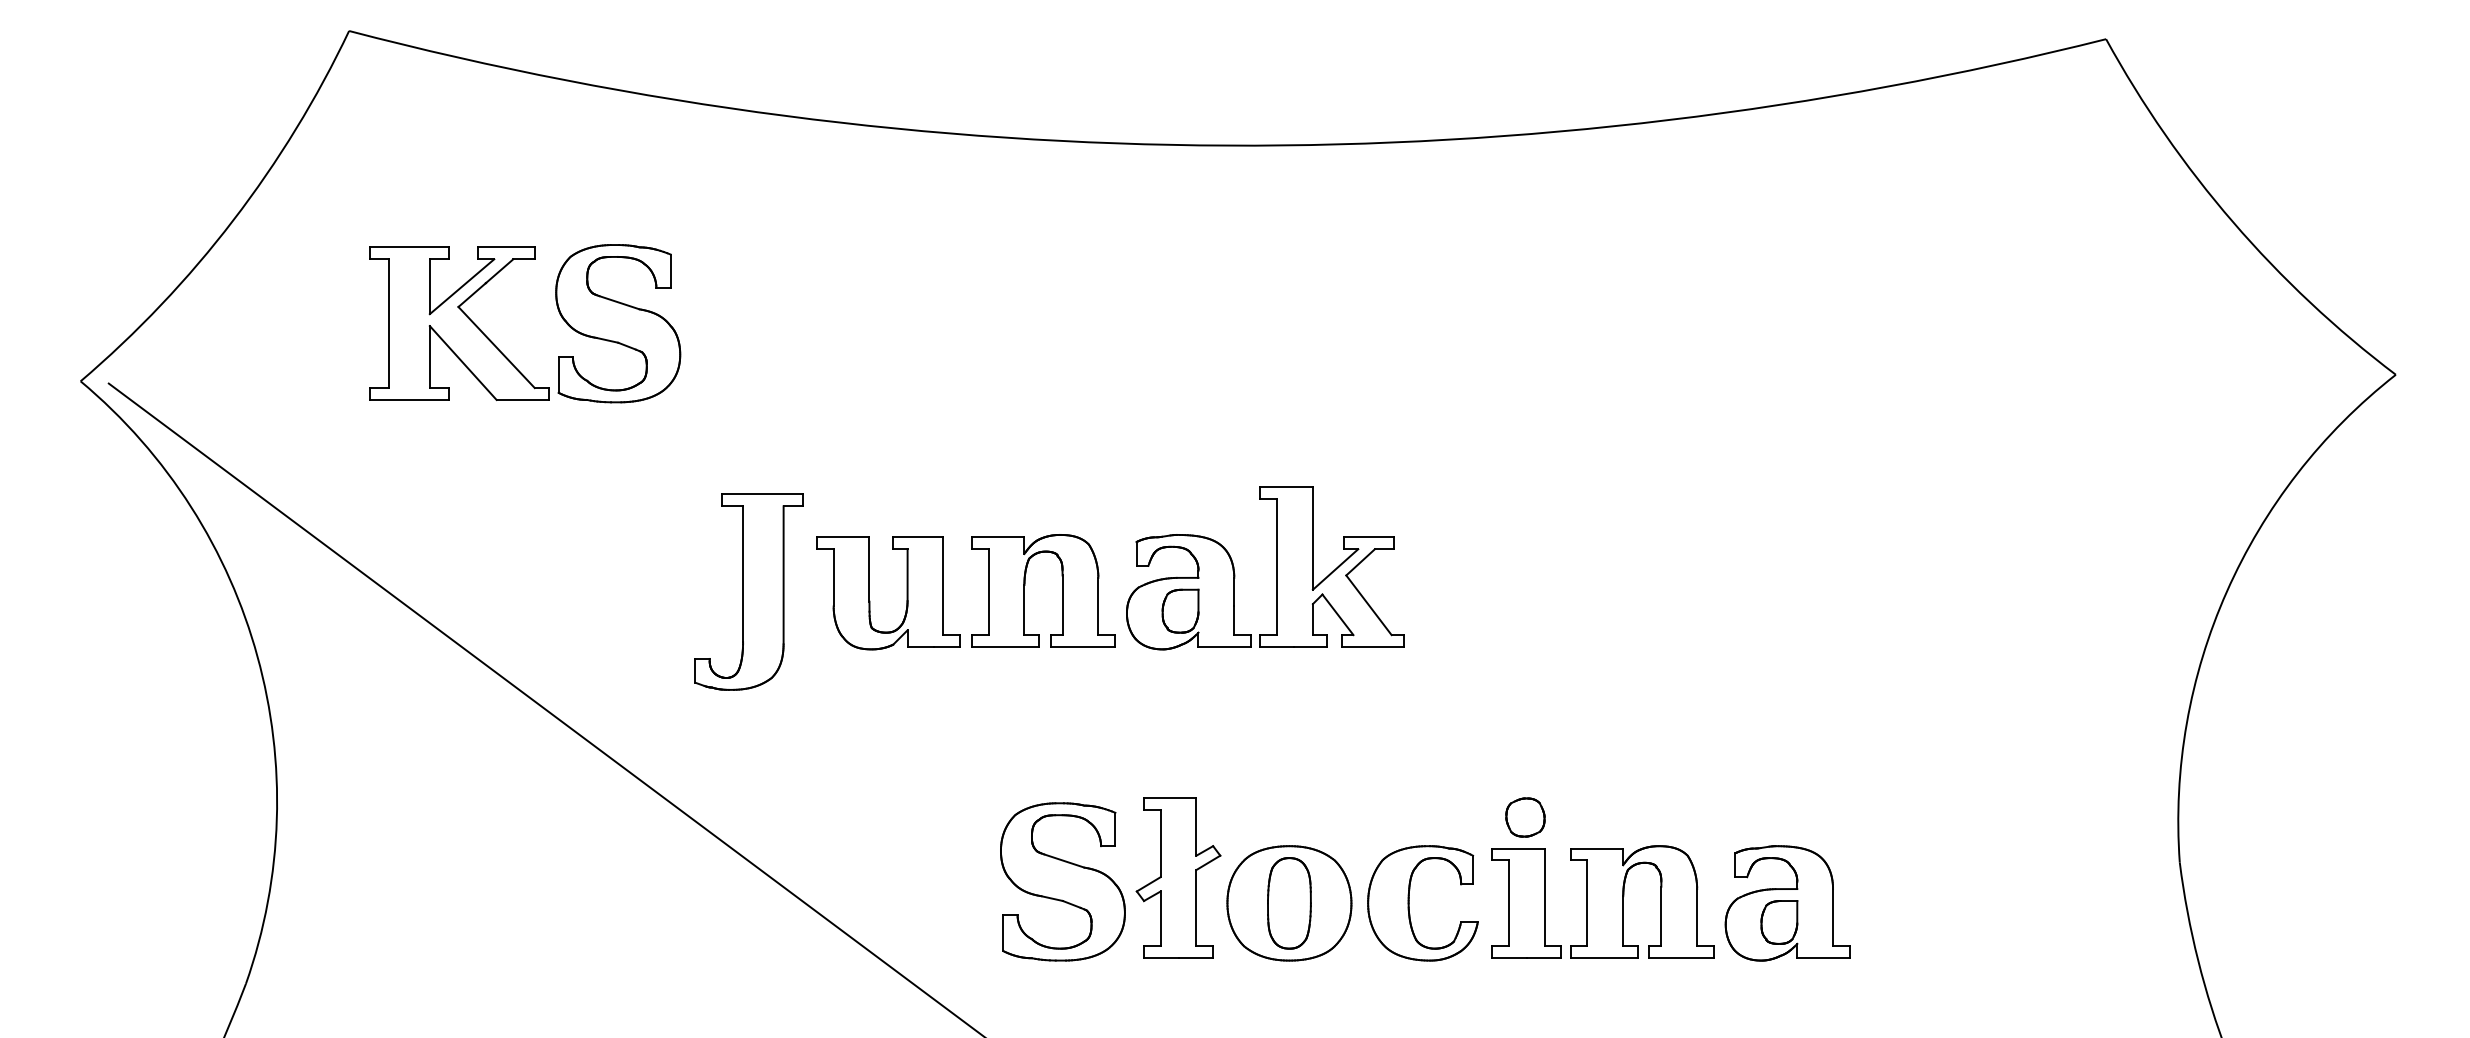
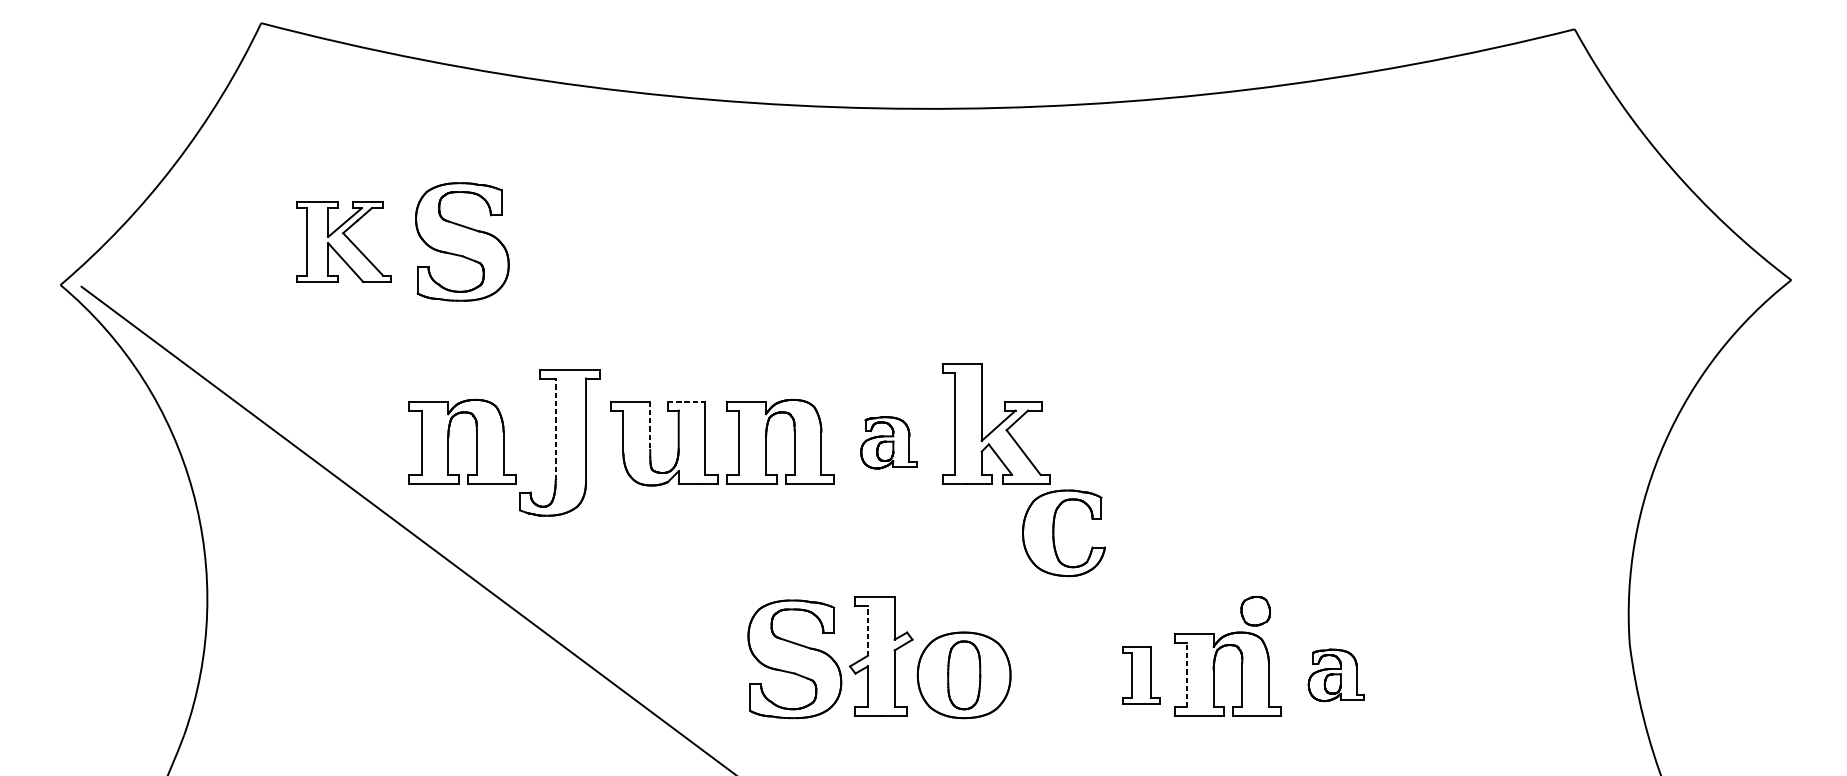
part: (459, 323) -> (343, 241), size x0.7
line: (918, 537) -> (686, 401), solid -> dashed
line: (869, 570) -> (650, 426), solid -> dashed
line: (743, 574) -> (556, 429), solid -> dashed
part: (600, 585) -> (449, 437), added
part: (1188, 592) -> (888, 442), size x0.6
part: (1525, 817) -> (1255, 611), moved
line: (1160, 843) -> (867, 630), solid -> dashed
part: (1409, 903) -> (1053, 533), moved
part: (1526, 903) -> (1141, 675), size x0.7
line: (1587, 903) -> (1187, 675), solid -> dashed
part: (1787, 903) -> (1336, 675), size x0.6

